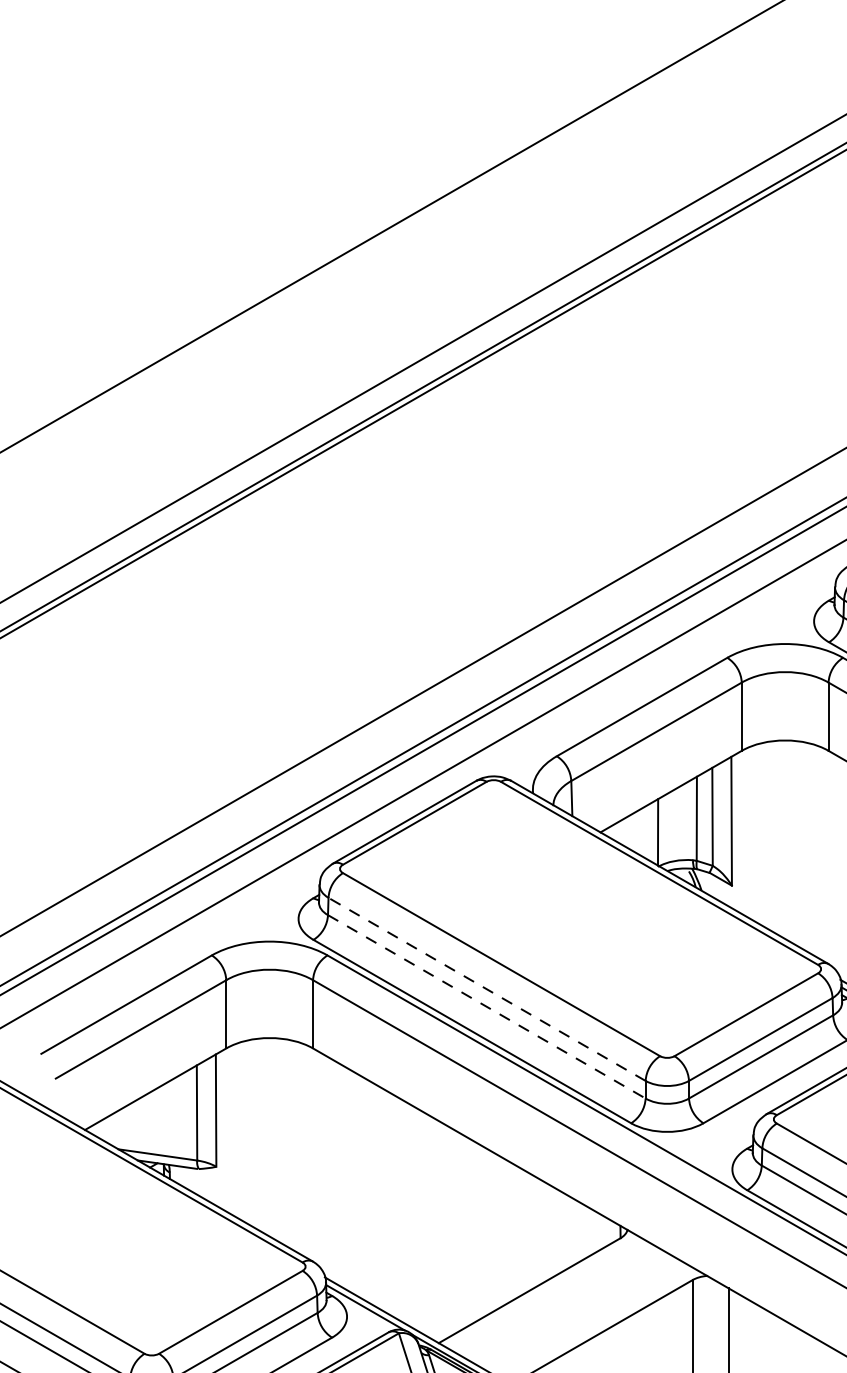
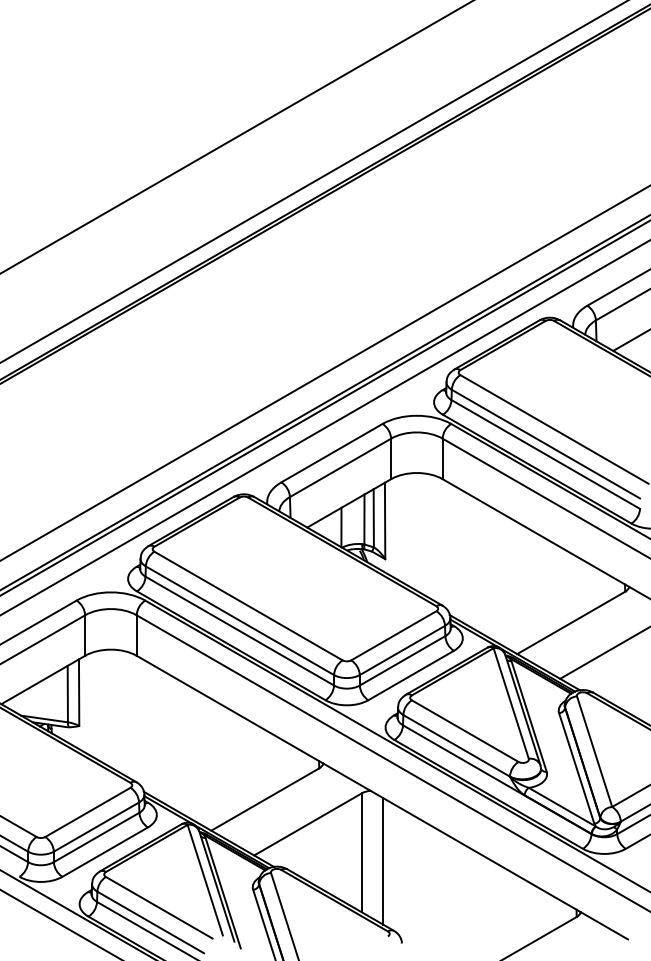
line: (486, 988) -> (239, 620), dashed -> solid
line: (486, 1007) -> (239, 631), dashed -> solid

